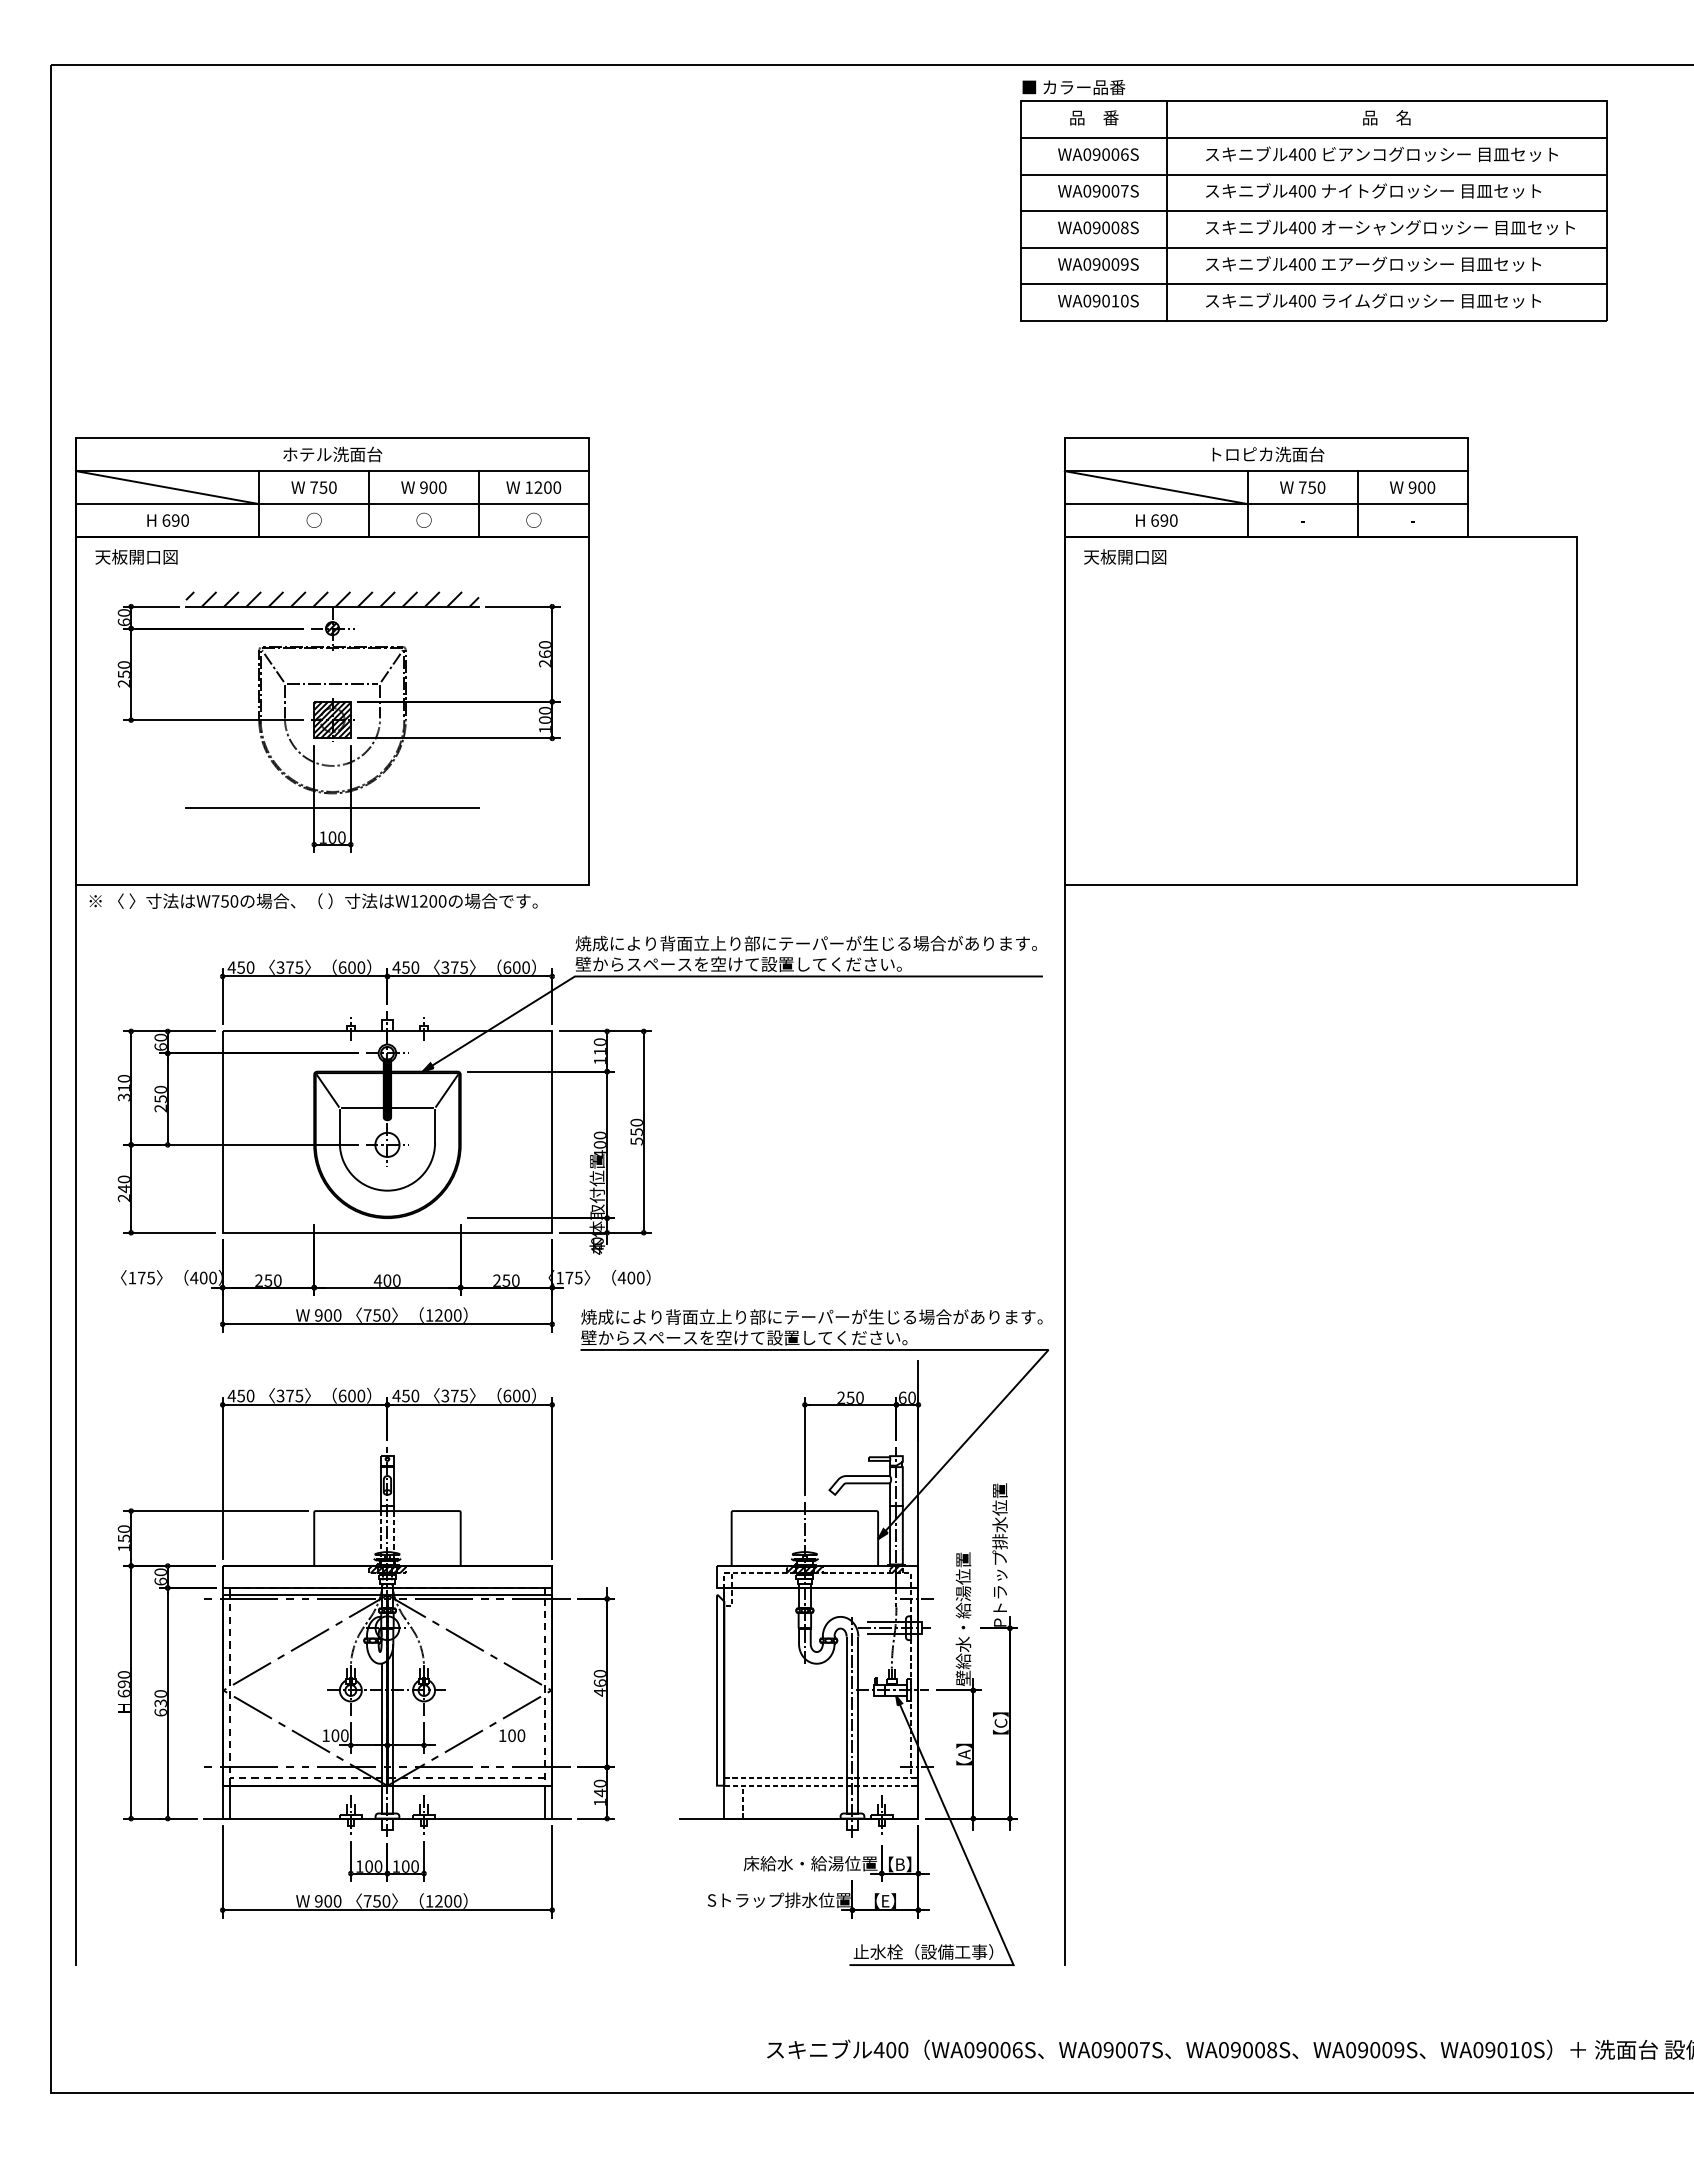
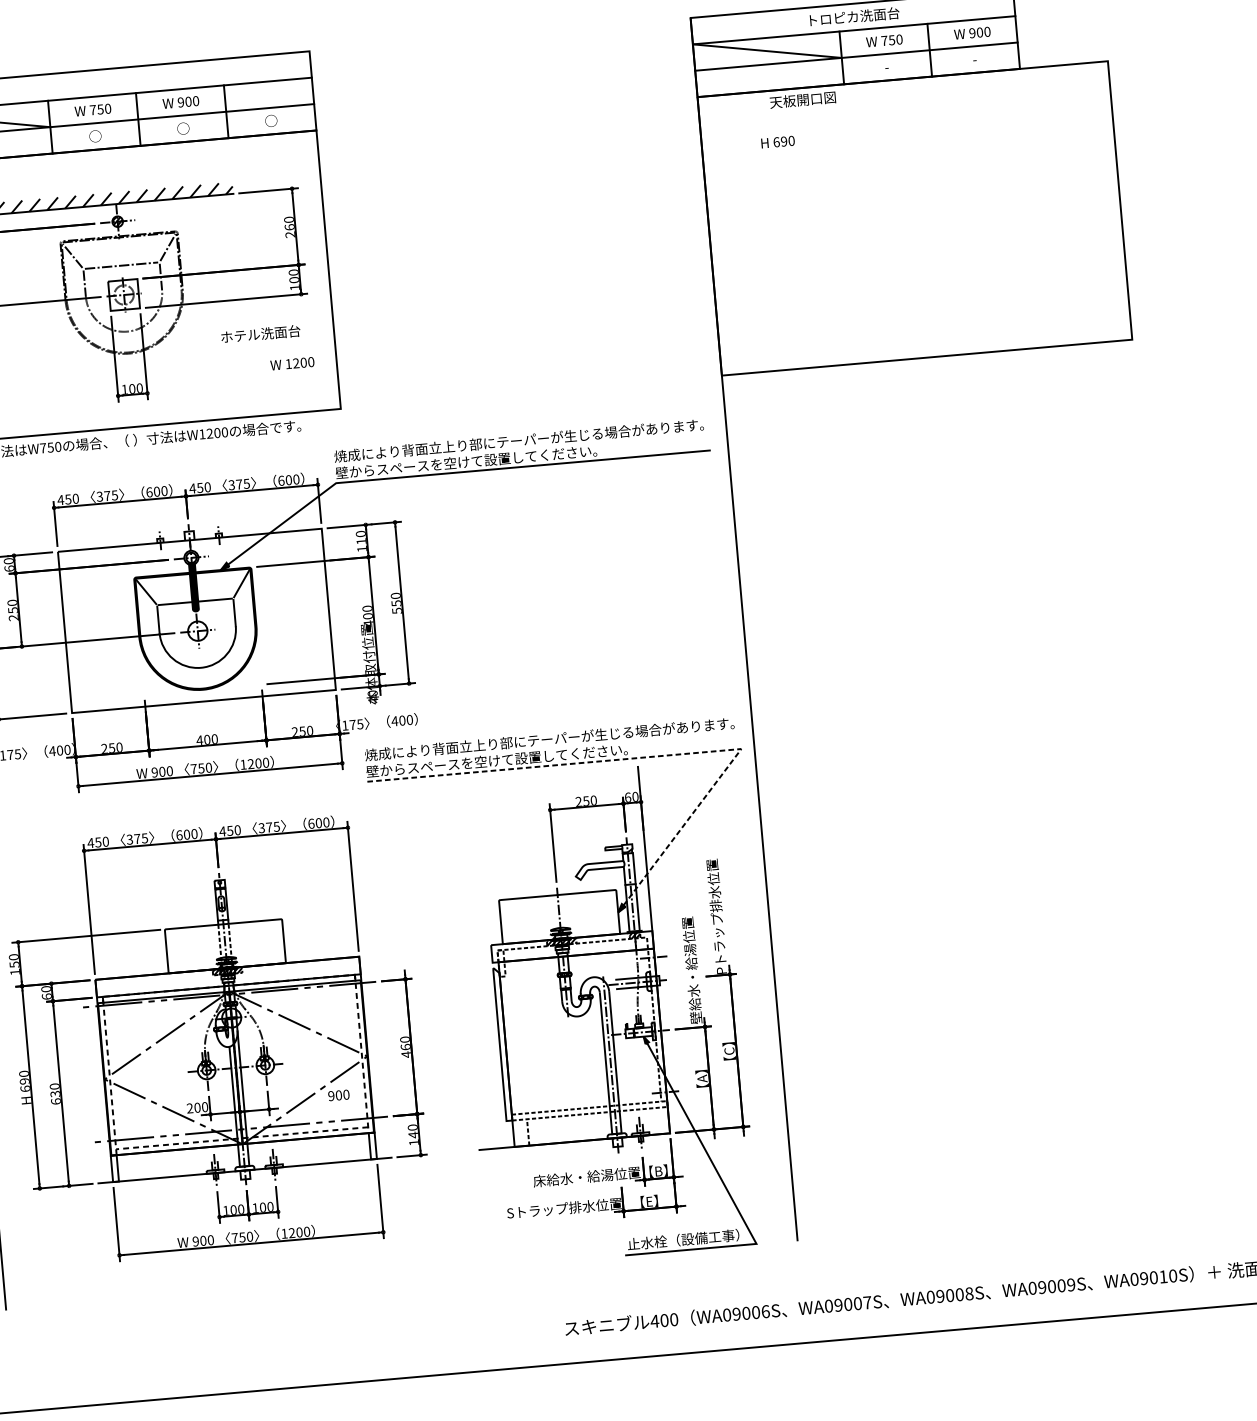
text: (332, 454) -> (260, 334), moved
text: (533, 487) -> (292, 363), moved
text: (1156, 520) -> (777, 142), moved
text: (1125, 556) -> (803, 99), moved
hatch: (332, 719) -> (124, 294), removed
line: (332, 808) -> (130, 365), removed
line: (942, 1349) -> (656, 756), solid -> dashed
text: (325, 1735) -> (189, 1108), 100 -> 200
text: (502, 1735) -> (331, 1095), 100 -> 900

